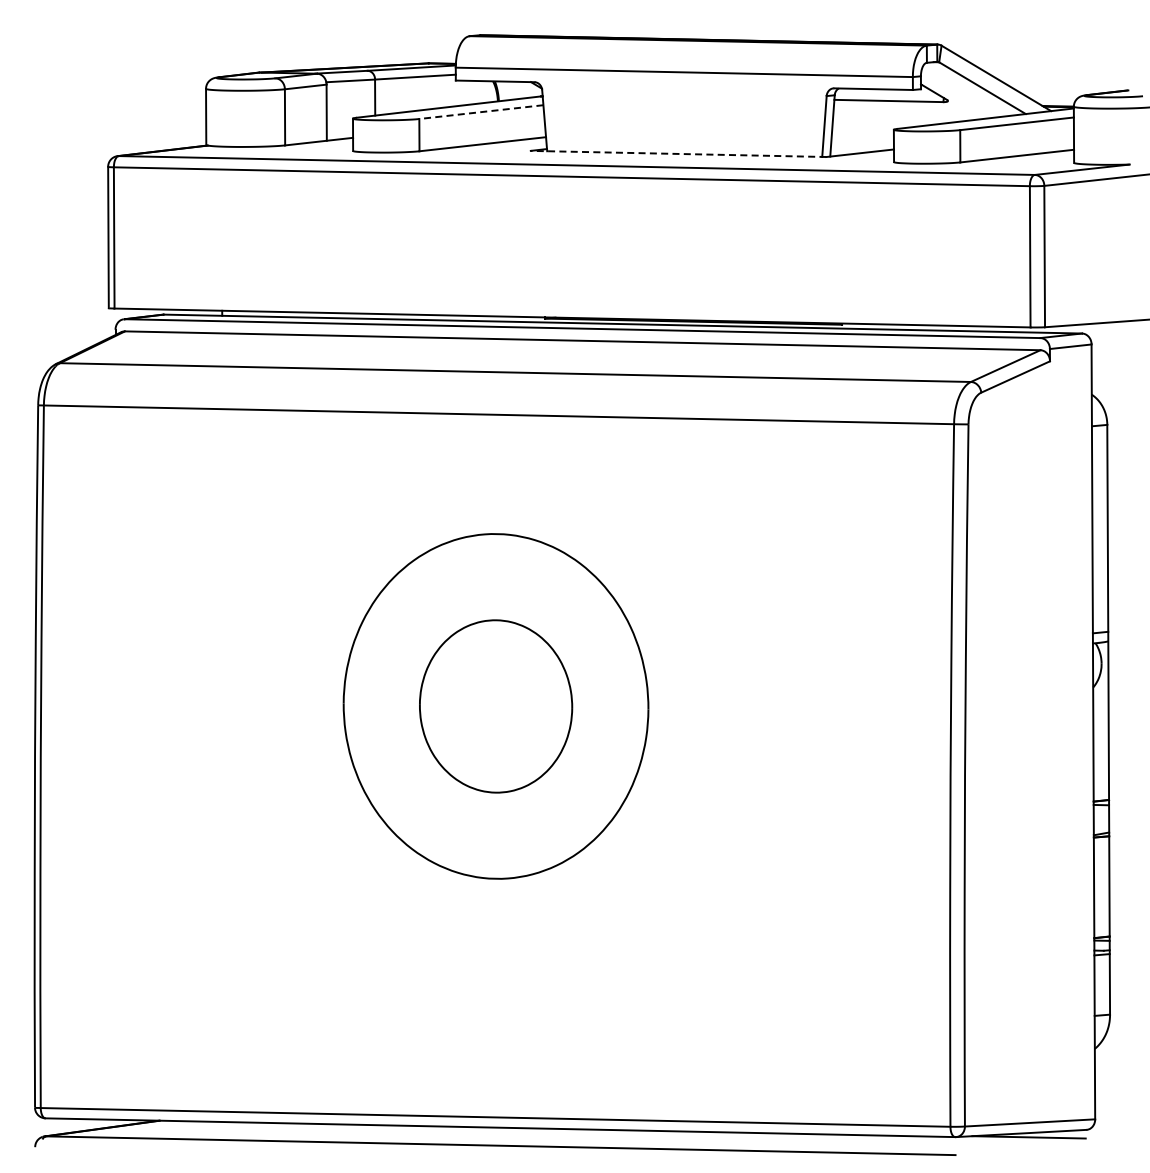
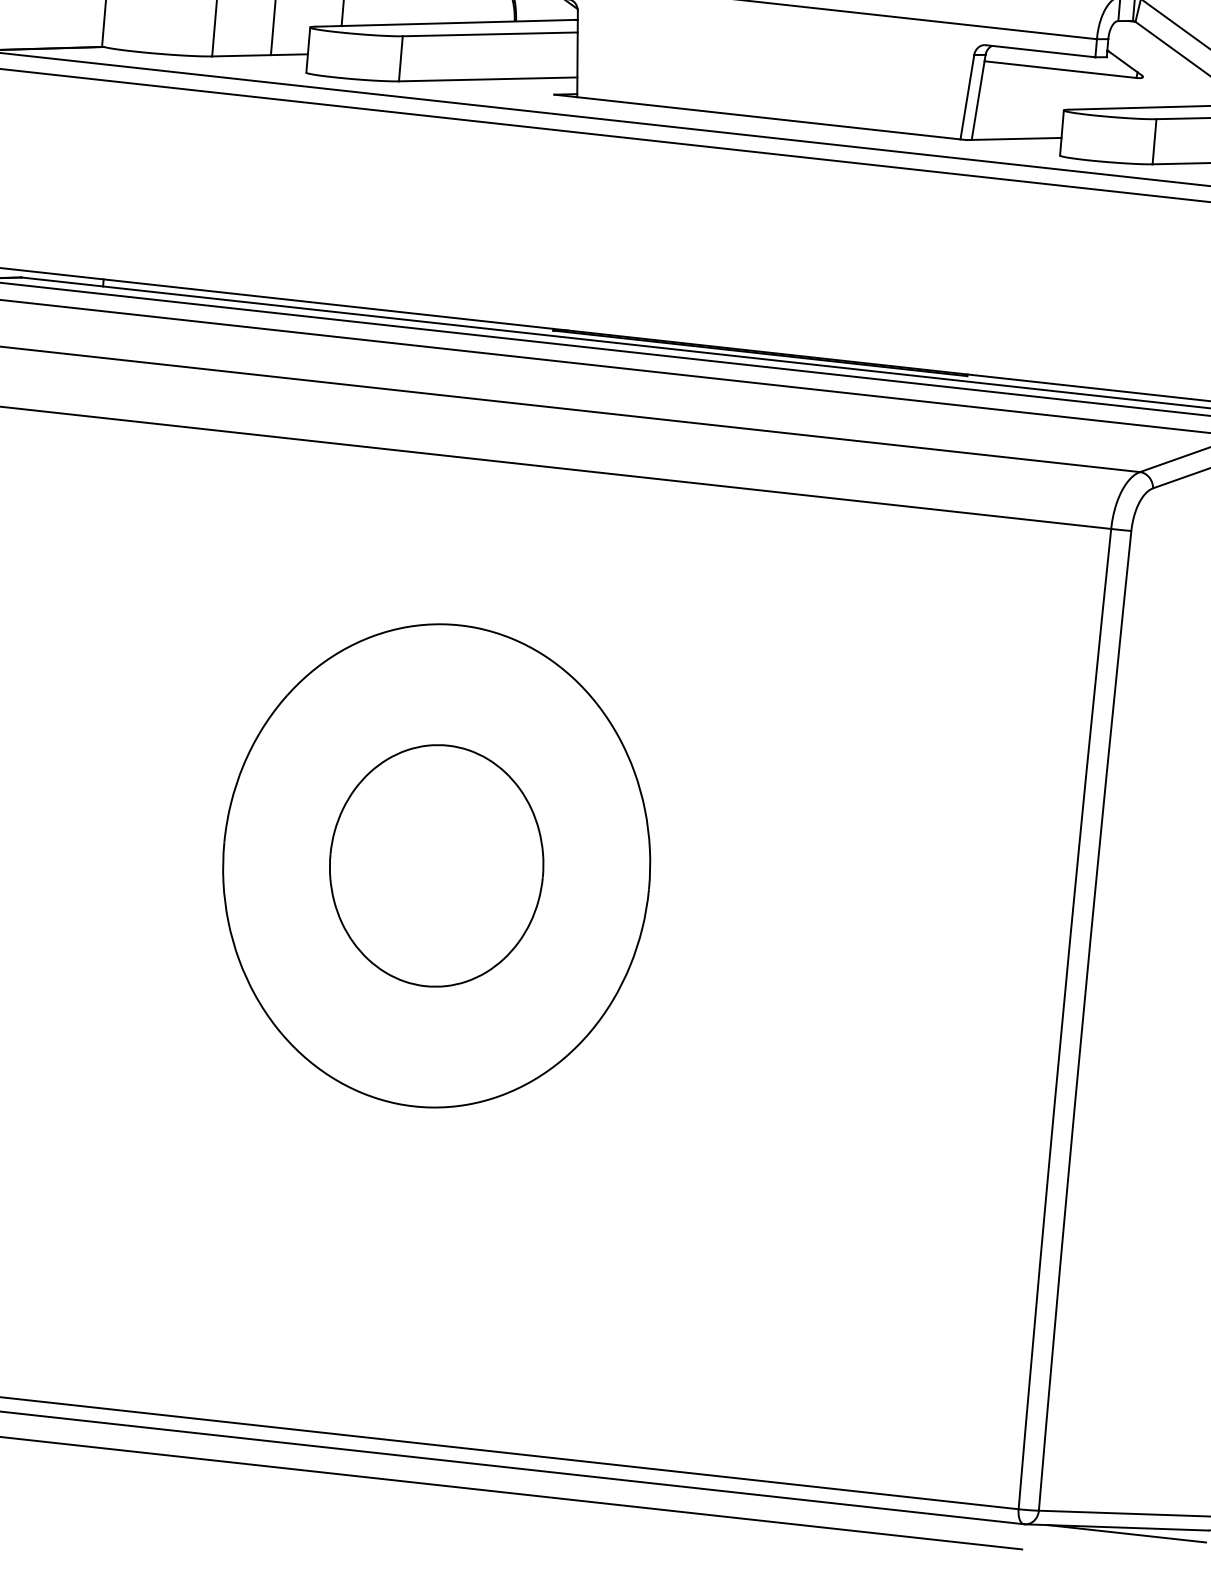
line: (480, 112) -> (488, 34), dashed -> solid
line: (678, 153) -> (760, 116), dashed -> solid

